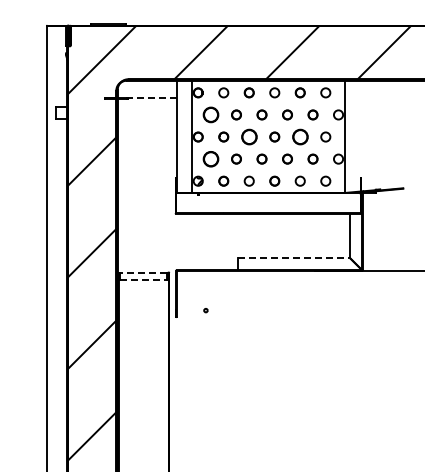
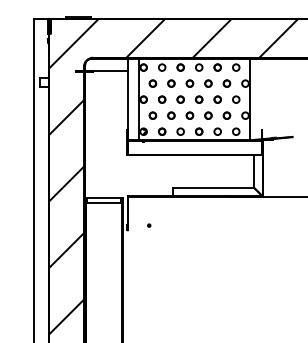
line: (151, 98) -> (109, 71), dashed -> solid
circle: (210, 114) -> (152, 83), size x0.62
part: (248, 136) -> (180, 99), size x0.62
part: (299, 136) -> (217, 99), size x0.62
part: (210, 158) -> (152, 115), size x0.62
line: (294, 258) -> (213, 187), dashed -> solid
line: (143, 272) -> (103, 197), dashed -> solid
line: (144, 279) -> (104, 203), dashed -> solid

